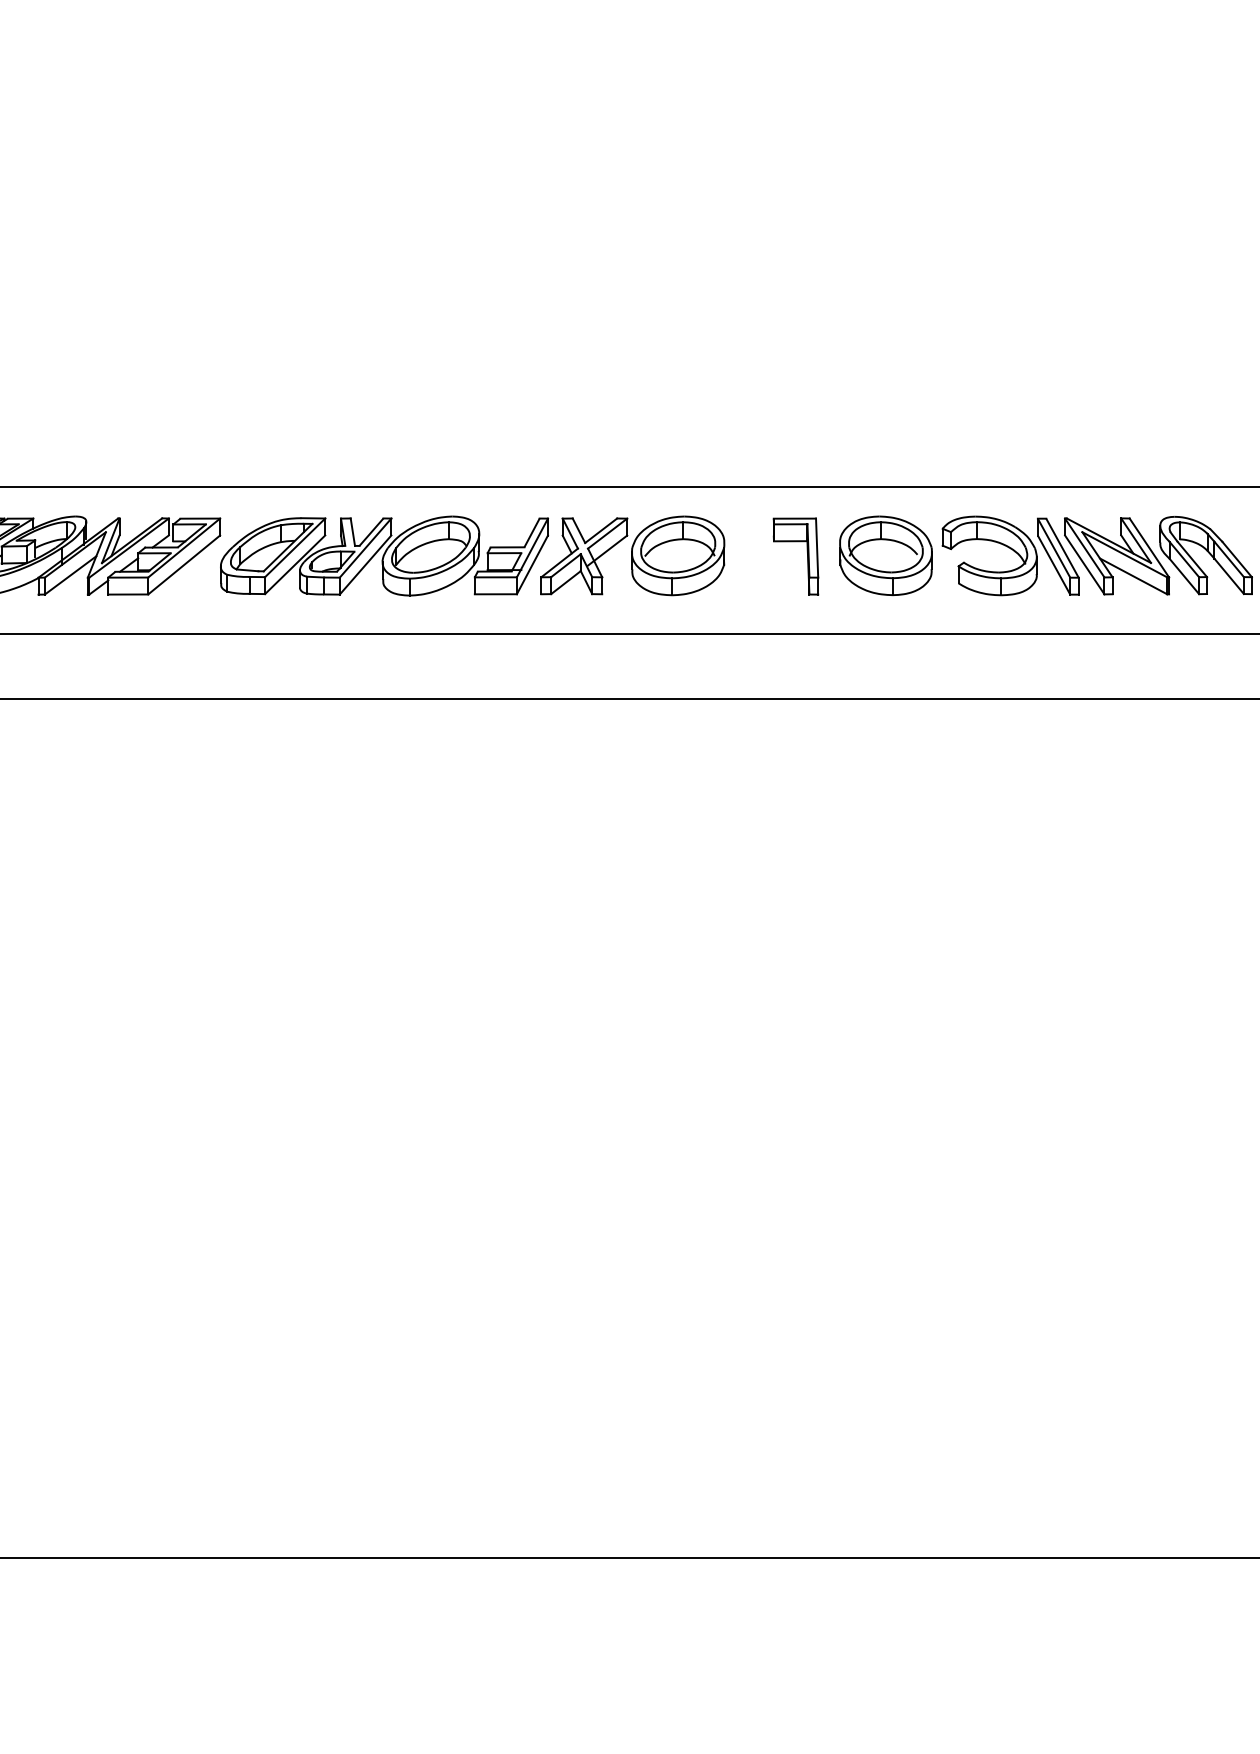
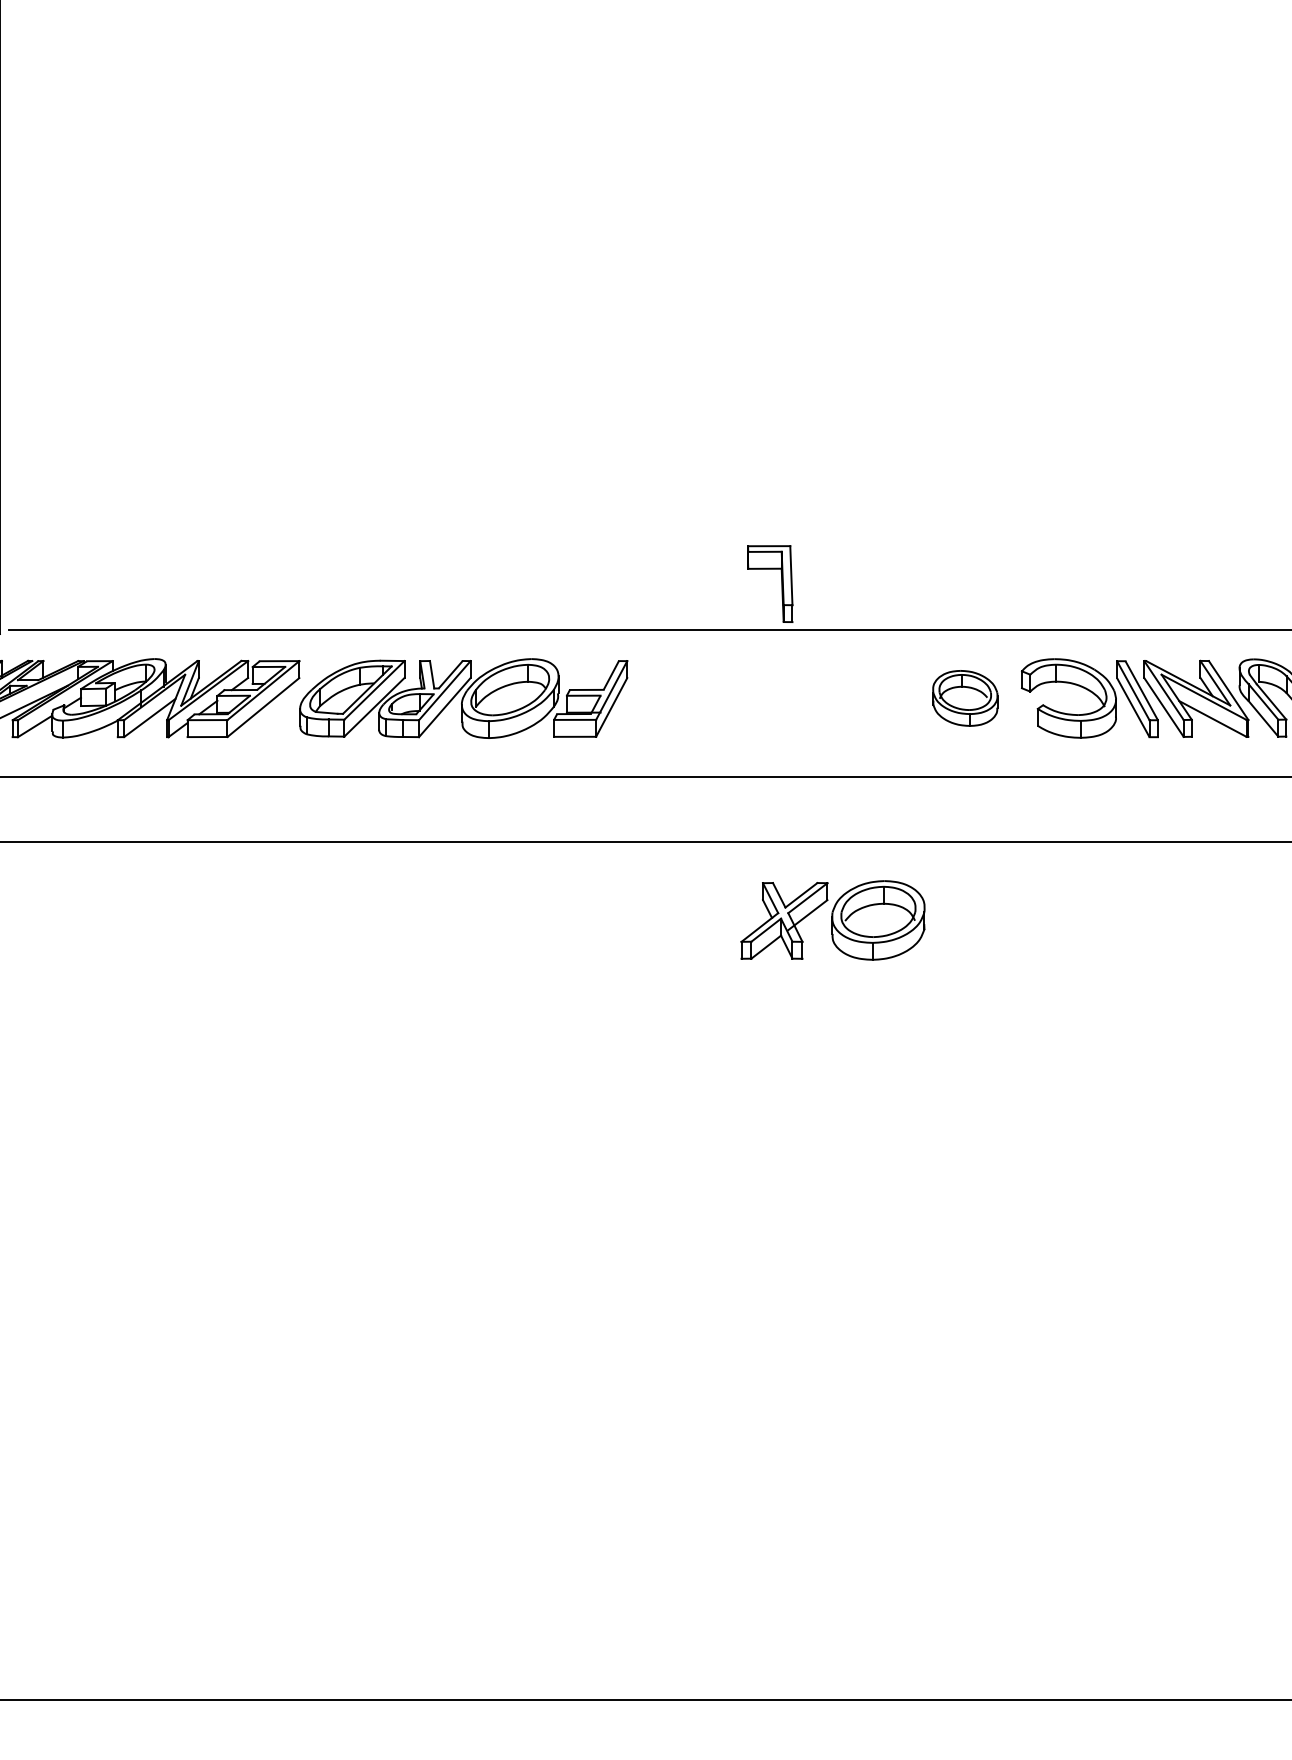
part: (632, 555) -> (832, 920), moved
part: (807, 555) -> (781, 583), moved
part: (886, 555) -> (965, 698), size x0.7

